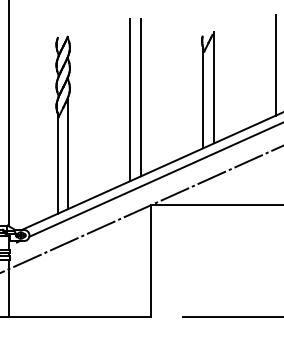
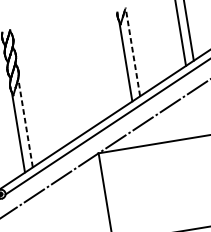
line: (213, 87) -> (132, 51), solid -> dashed
line: (140, 97) -> (75, 69), removed
line: (130, 99) -> (68, 72), removed
line: (68, 153) -> (25, 123), solid -> dashed

